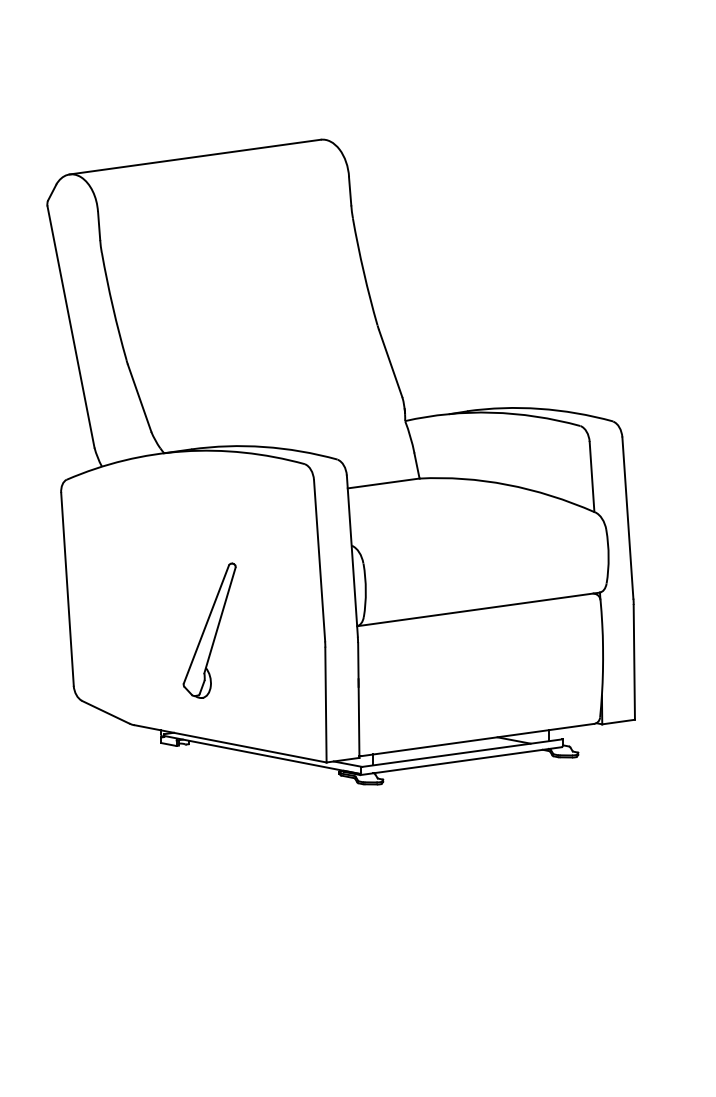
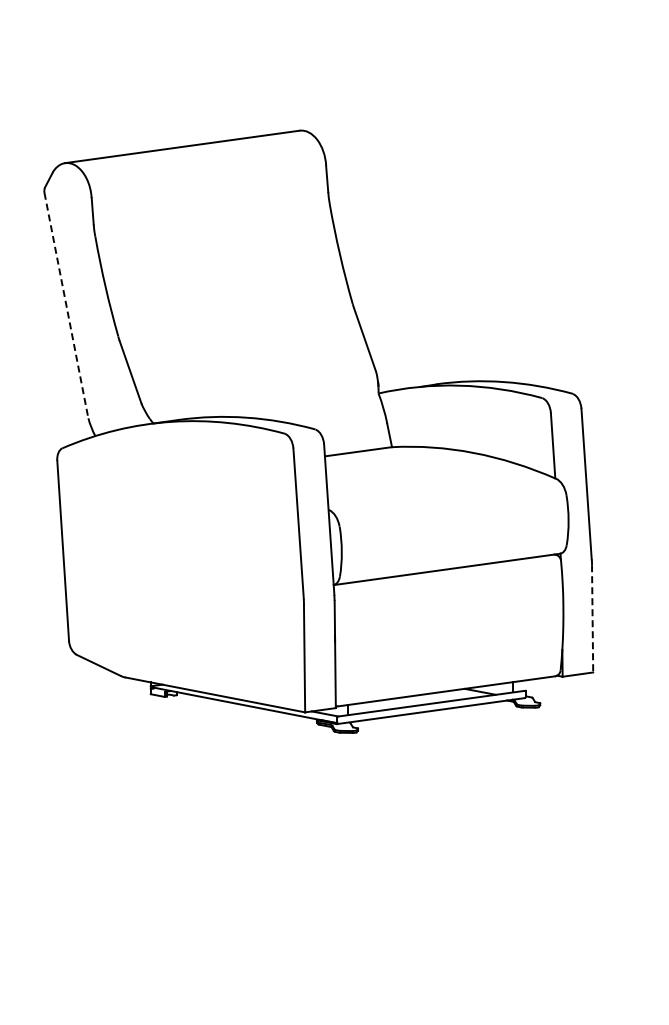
line: (71, 326) -> (66, 305), solid -> dashed
part: (209, 629) -> (195, 588), removed
line: (634, 661) -> (592, 618), solid -> dashed

